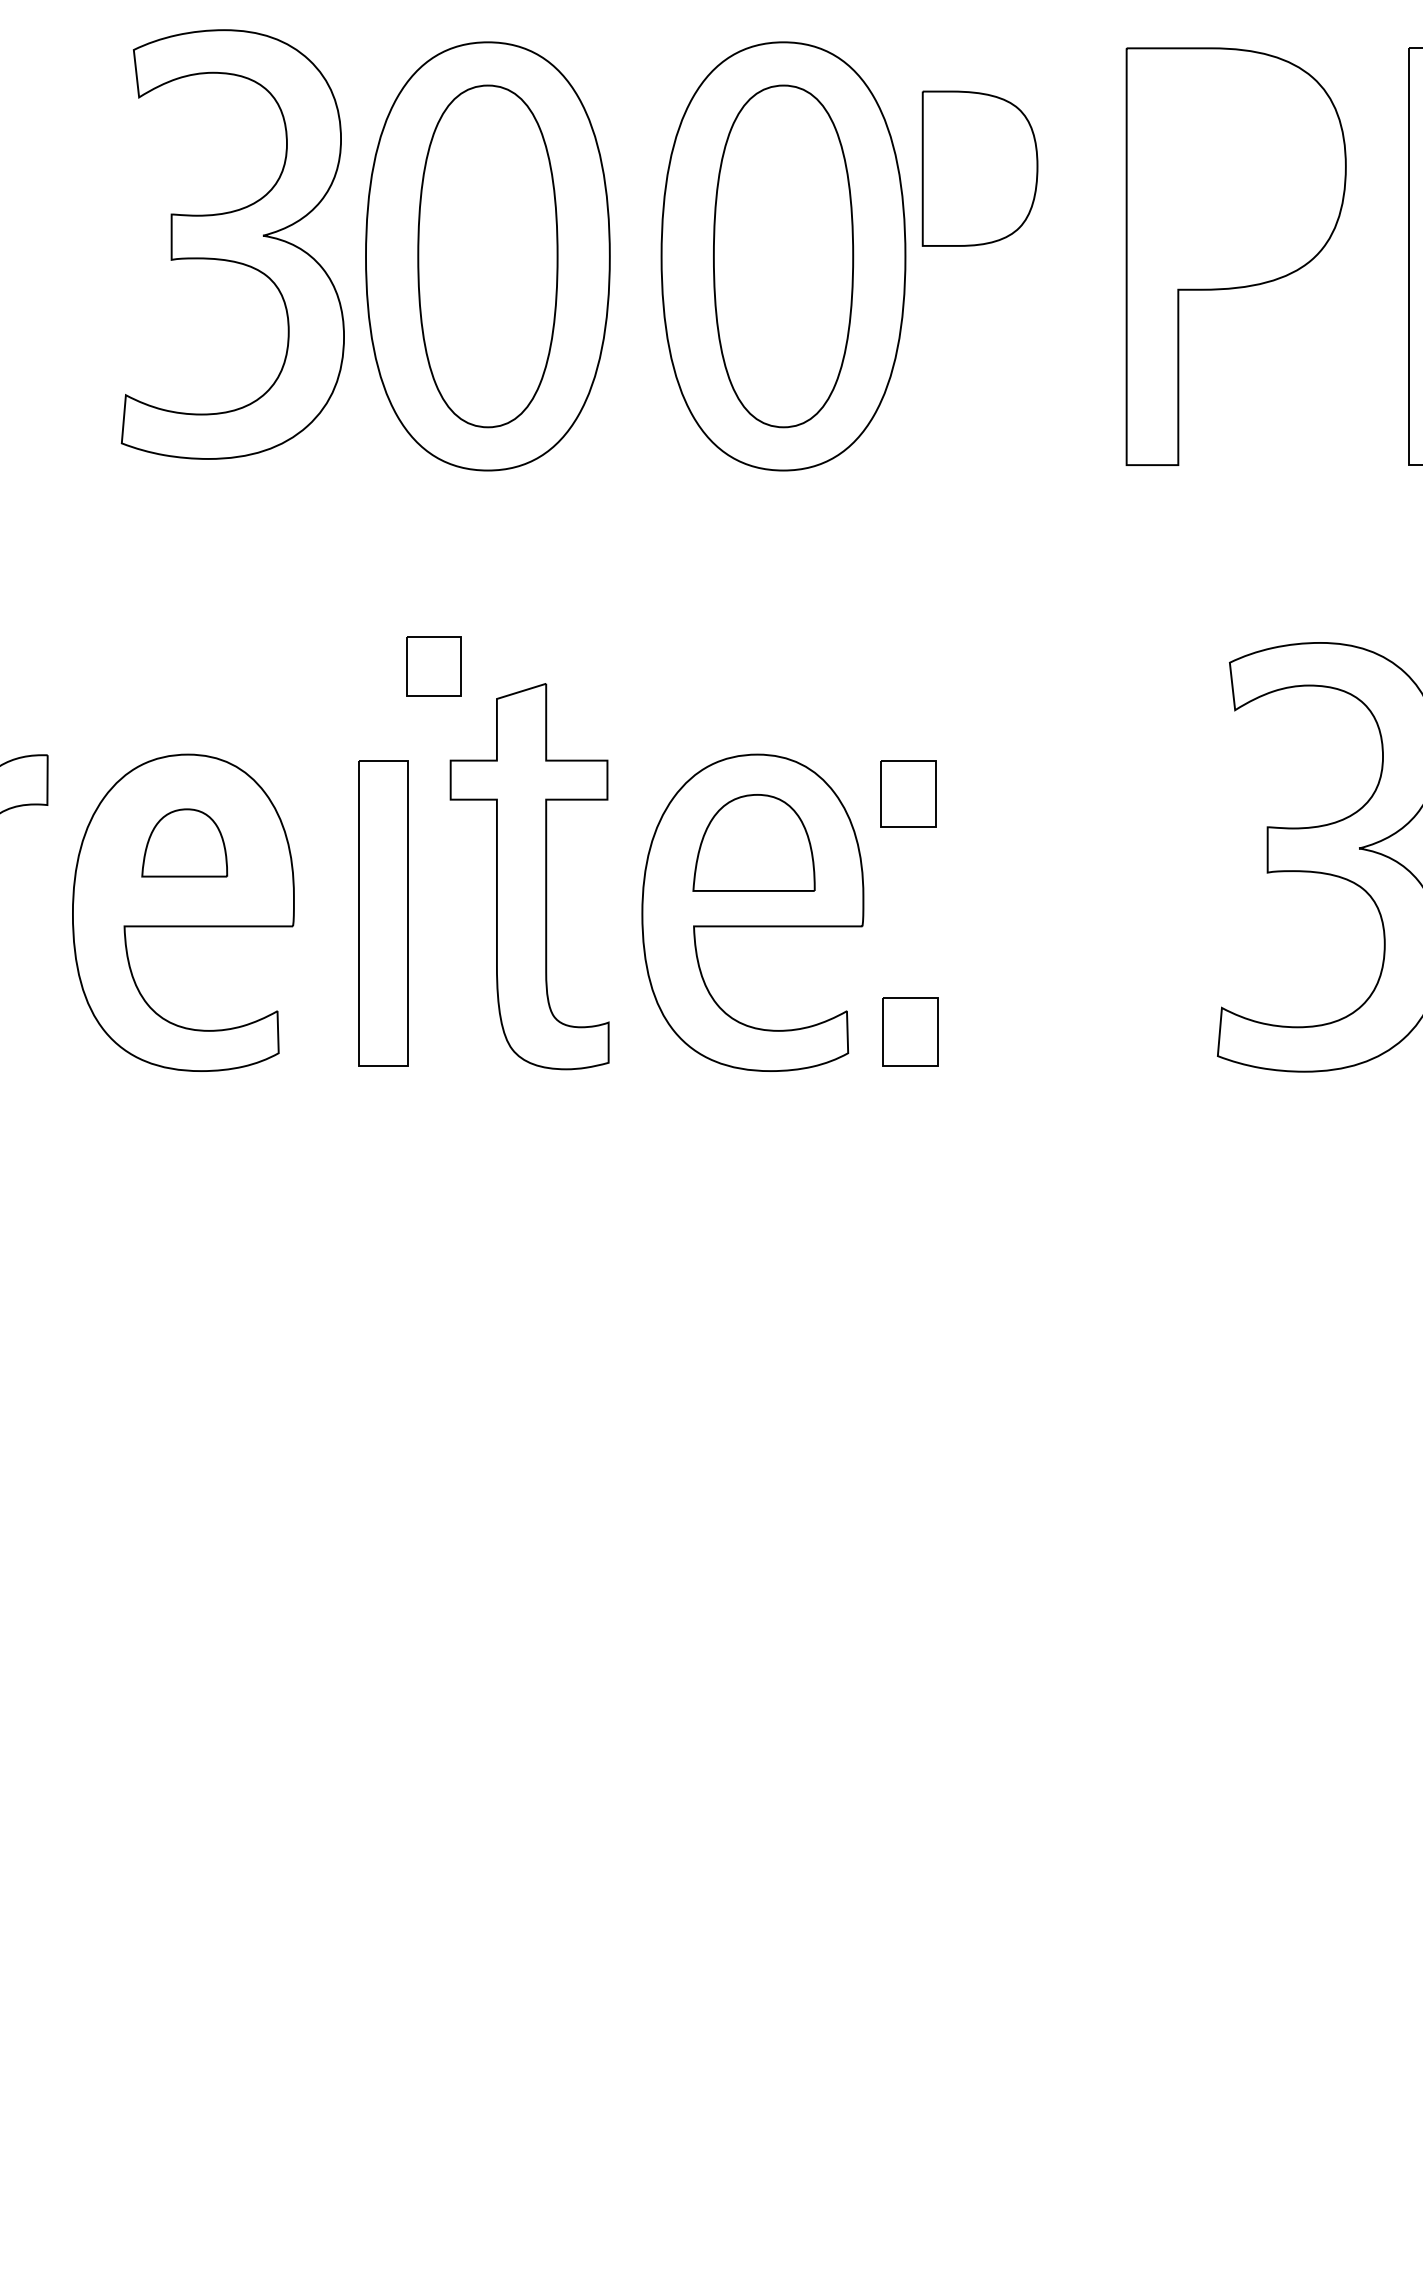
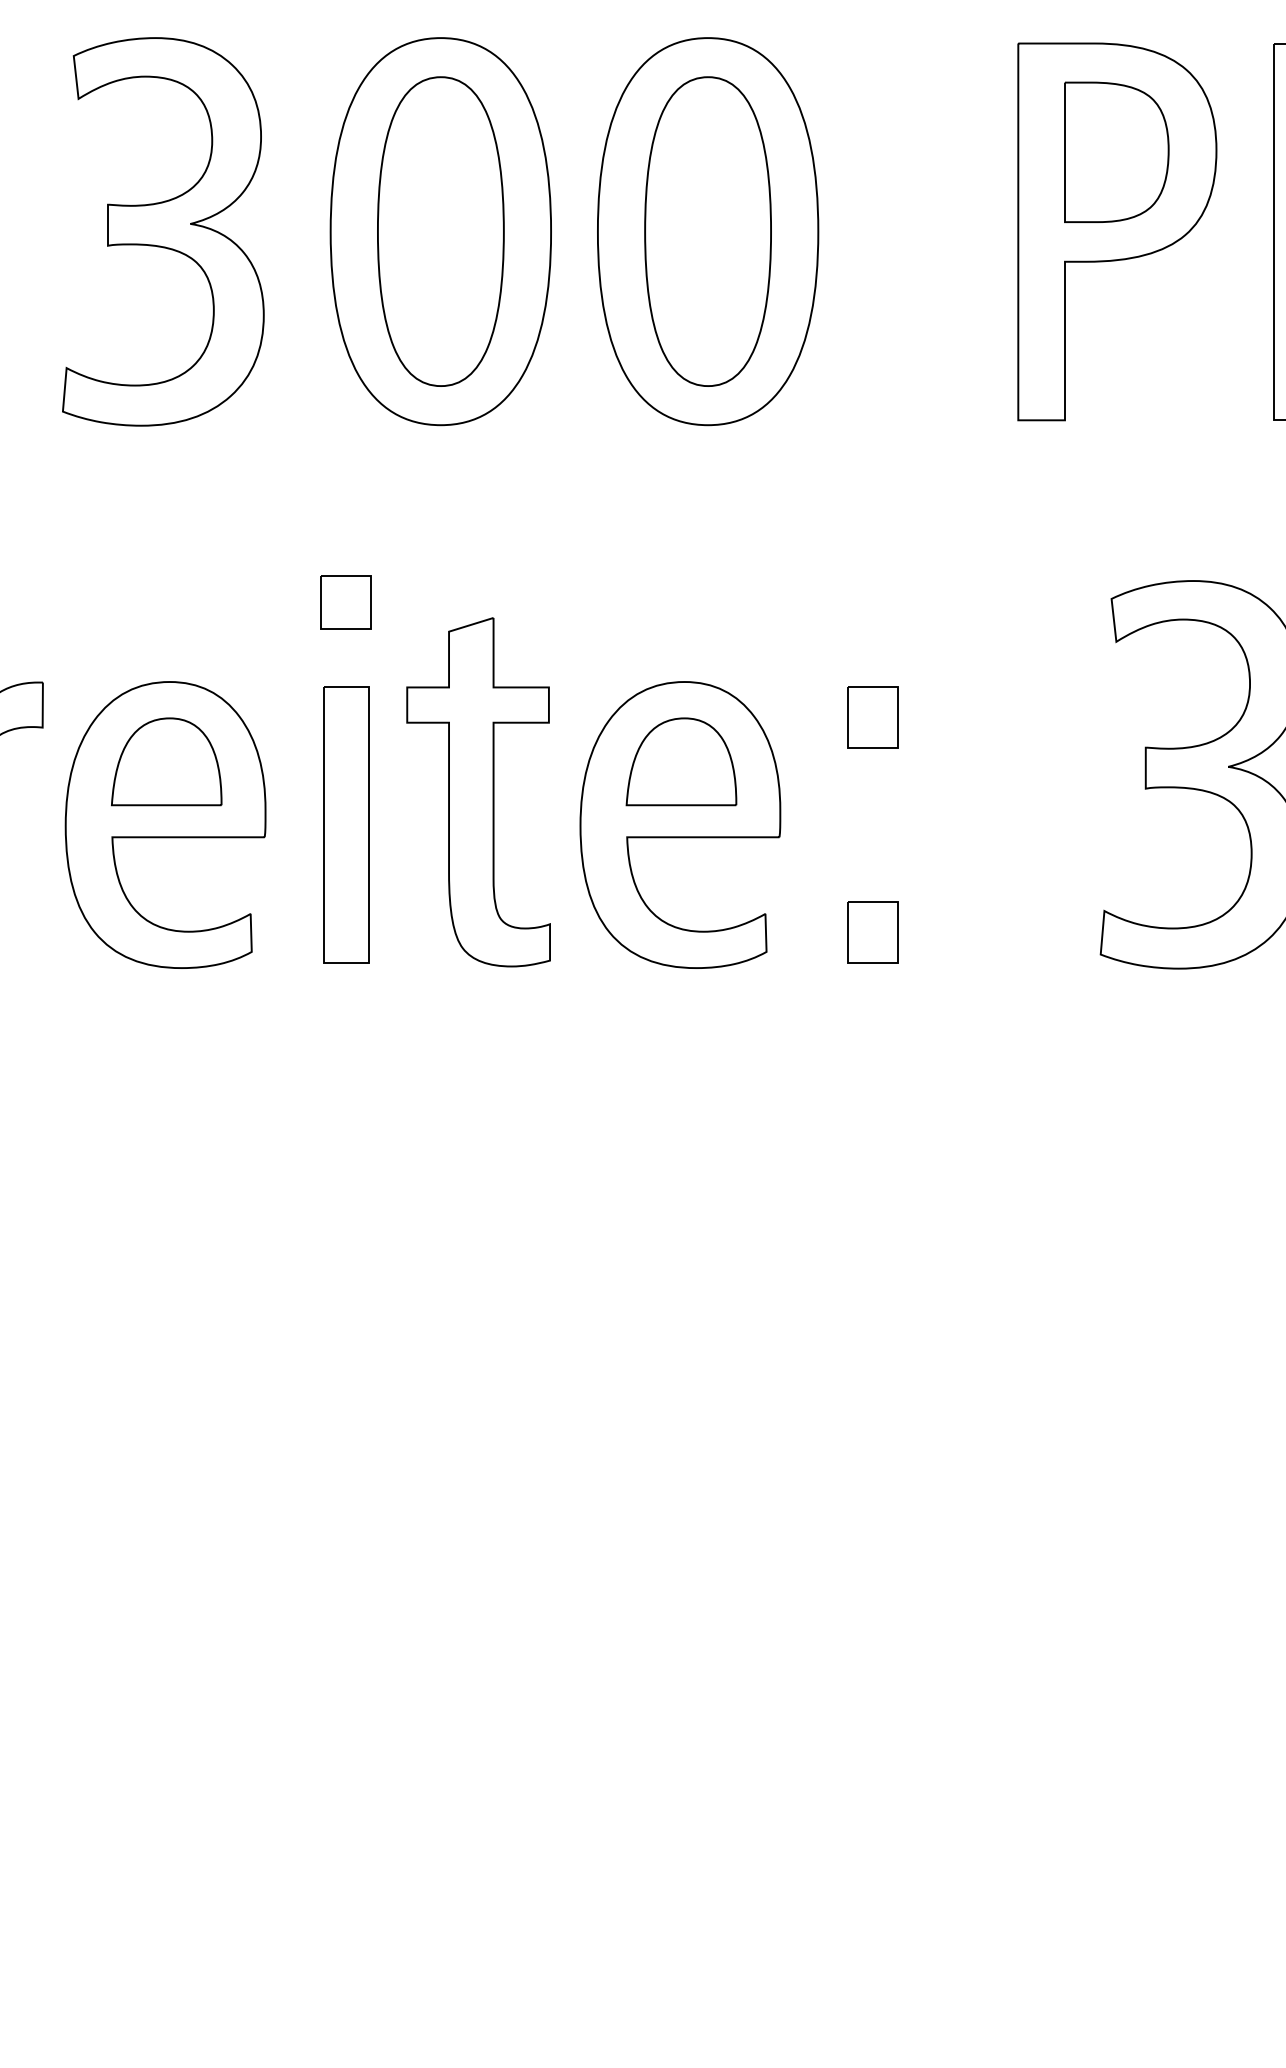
part: (979, 167) -> (1116, 151), moved
part: (233, 244) -> (163, 231), moved
part: (433, 666) -> (345, 602), moved
part: (907, 793) -> (872, 717), moved
part: (184, 842) -> (166, 761), size x1.43
part: (910, 1031) -> (872, 932), moved

